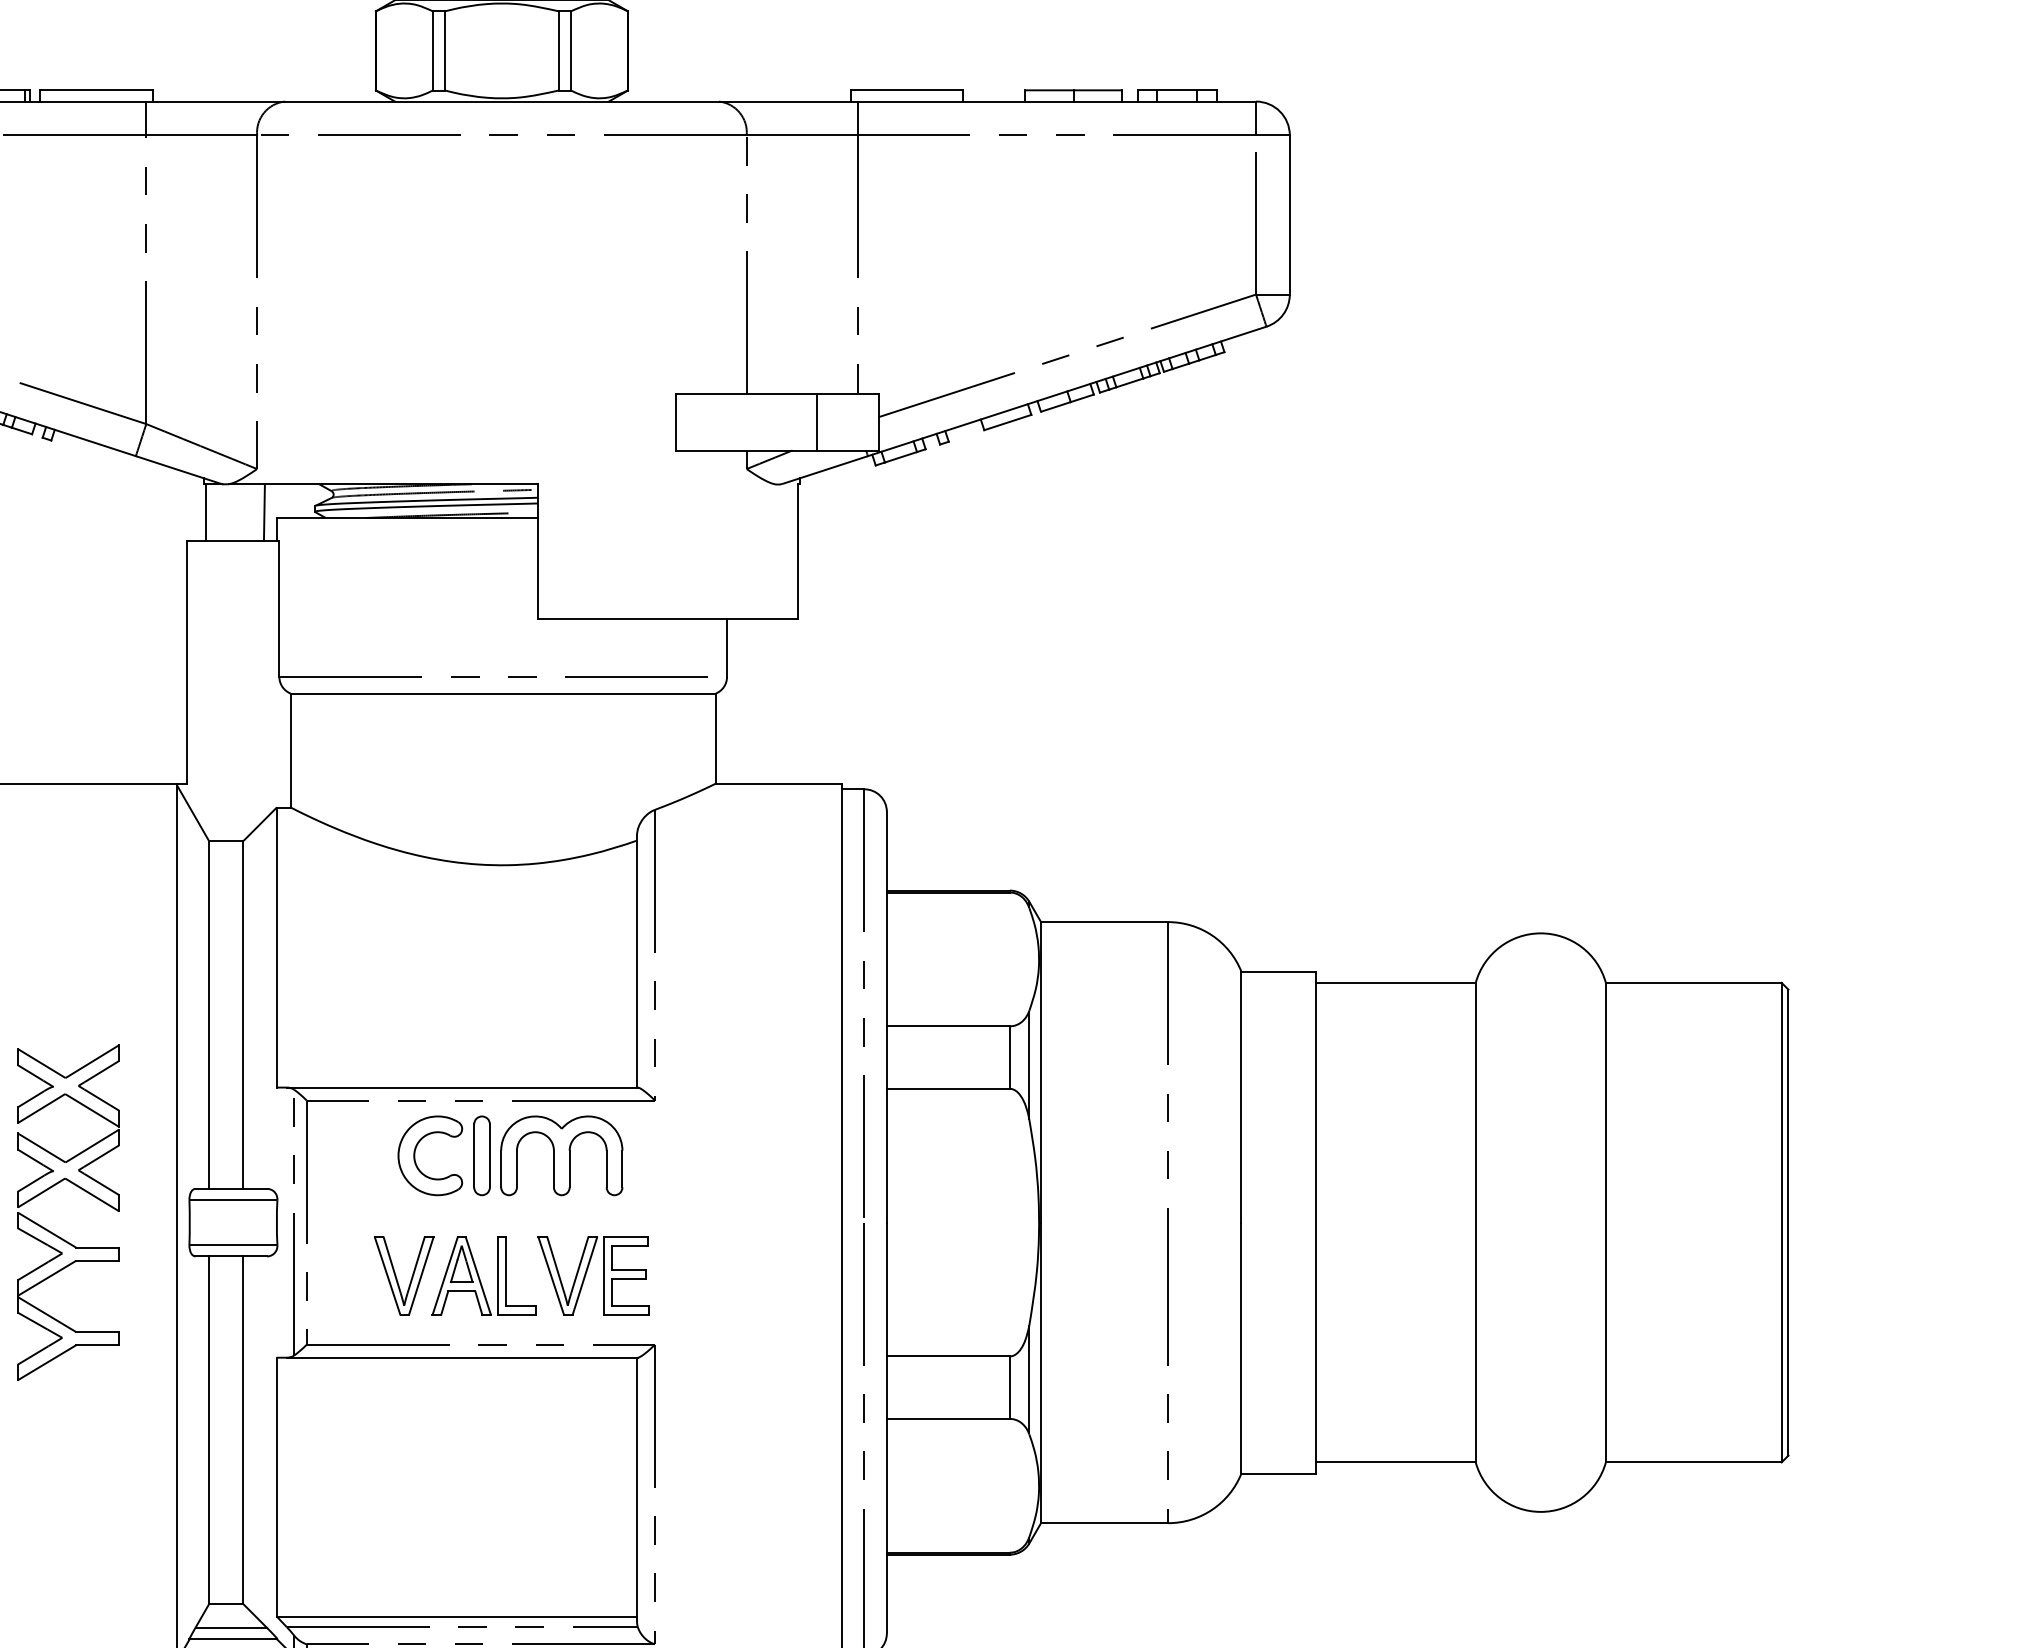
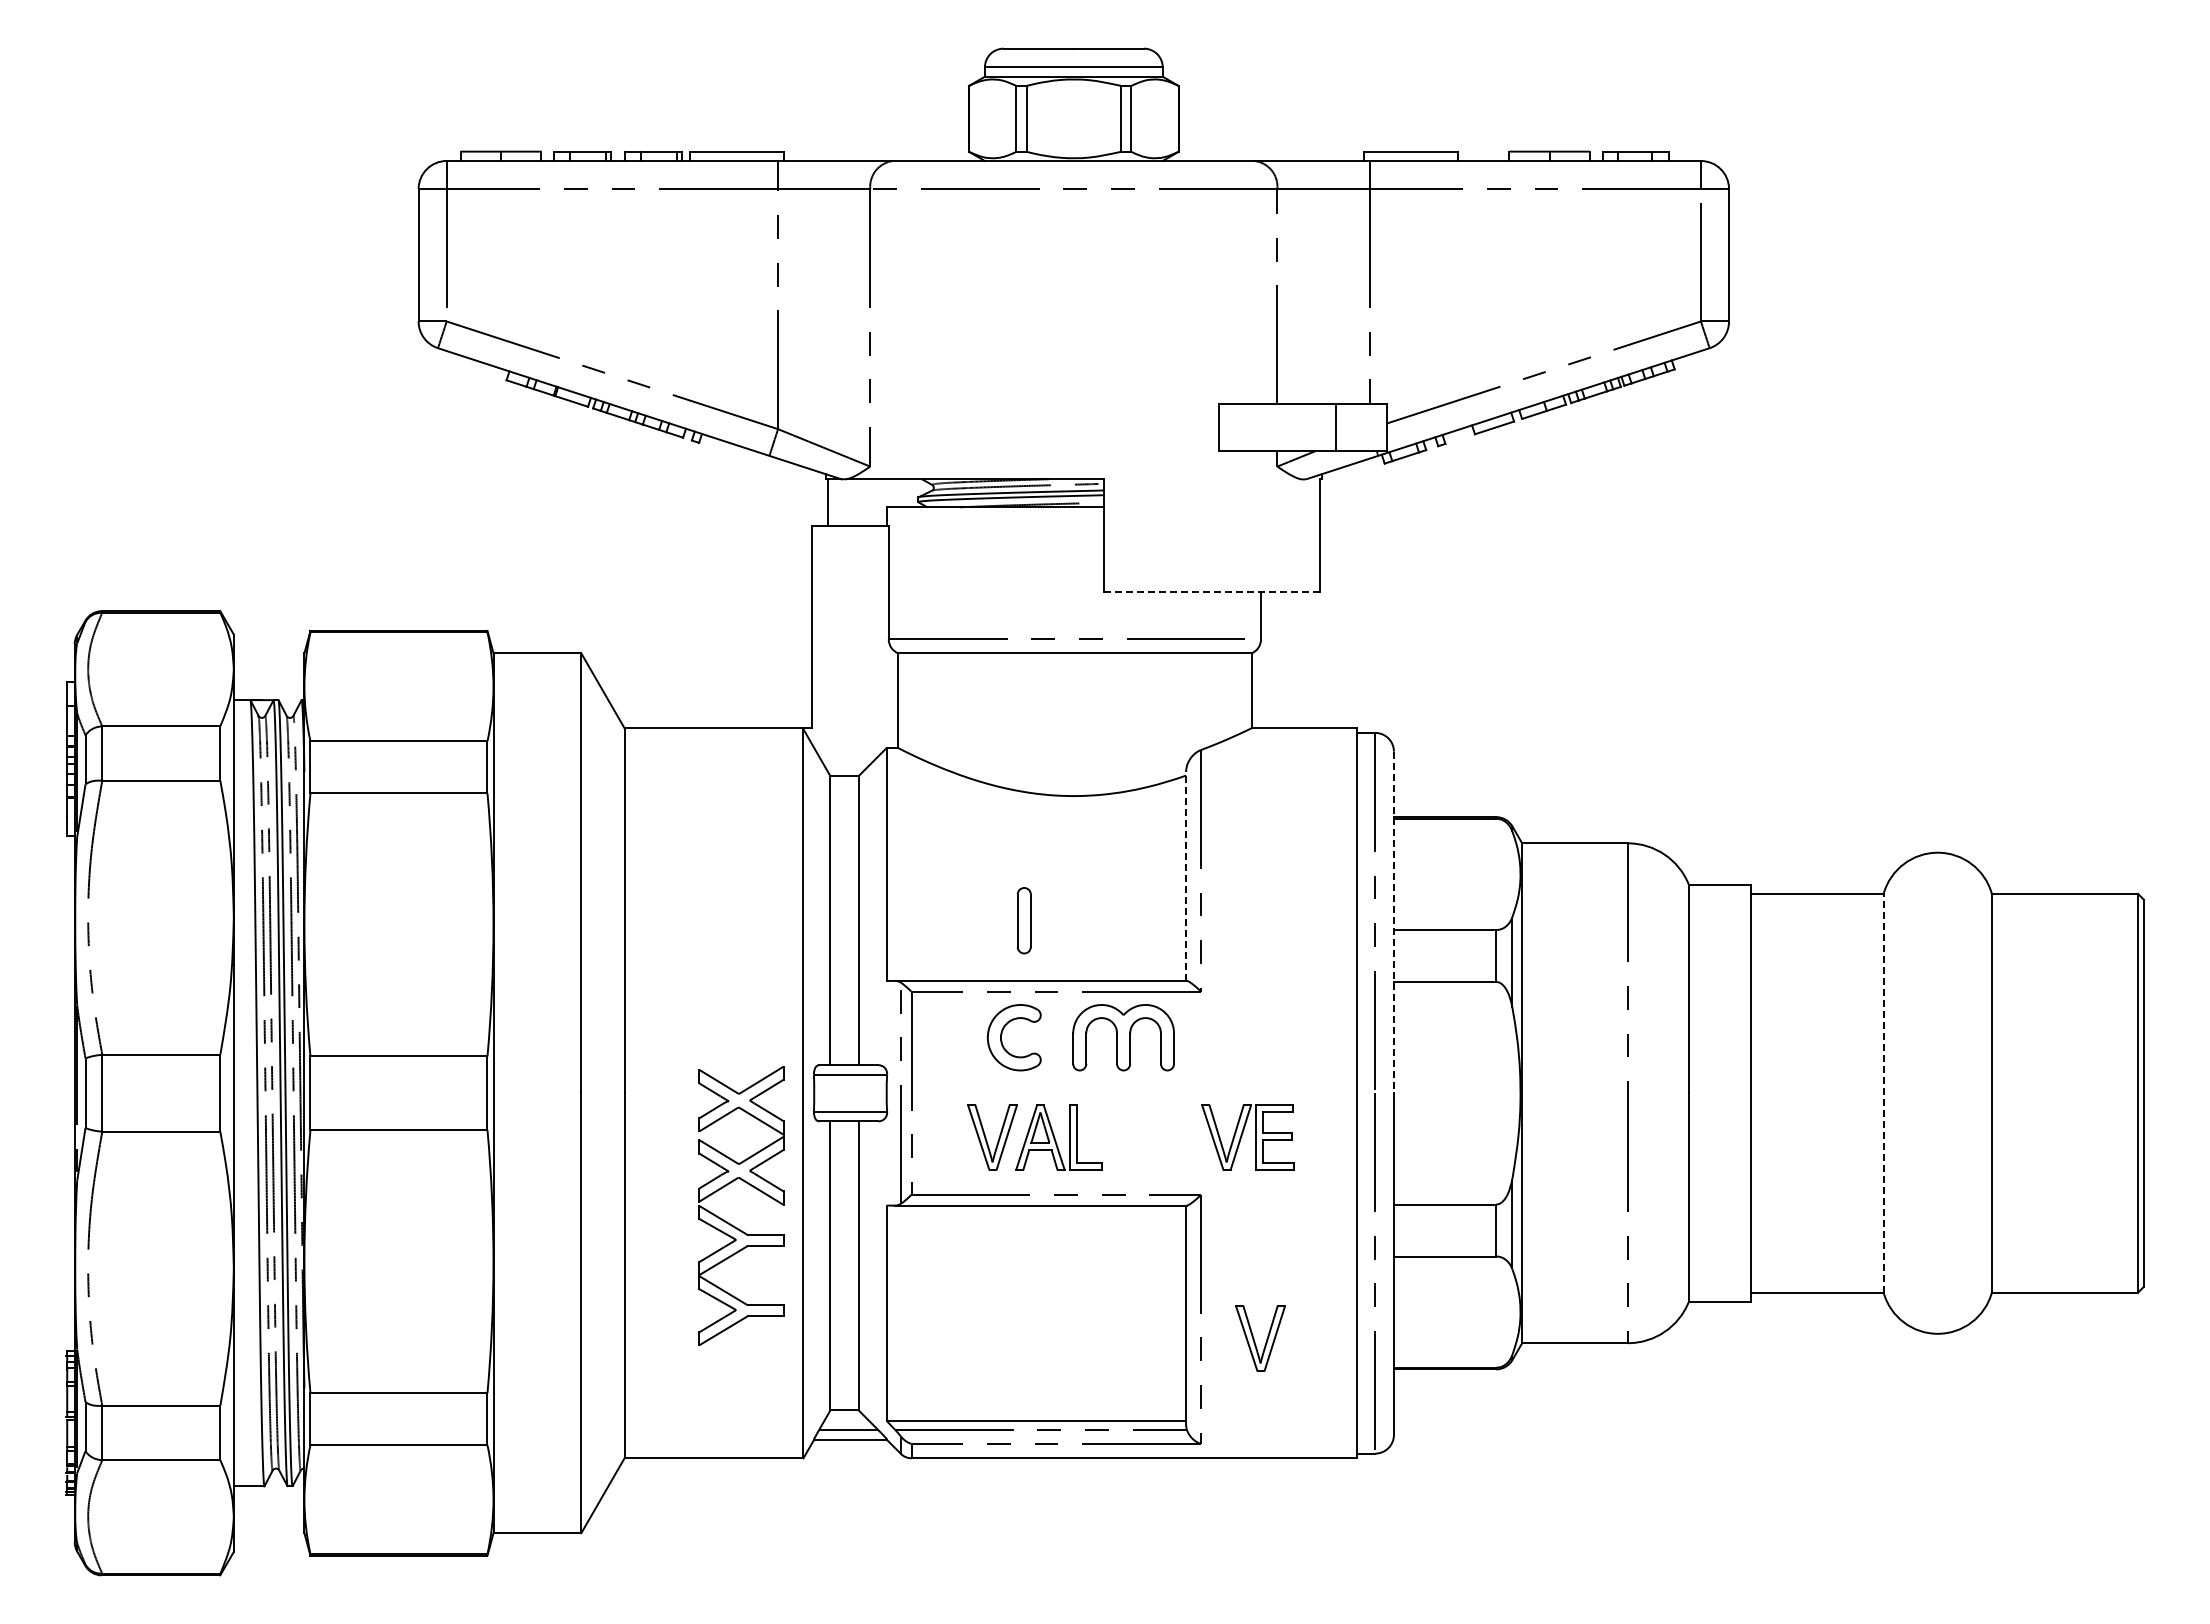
line: (263, 512) -> (875, 502), removed
line: (667, 619) -> (1211, 591), solid -> dashed
line: (637, 961) -> (1186, 876), solid -> dashed
line: (886, 1017) -> (1393, 922), solid -> dashed
part: (481, 1155) -> (1023, 920), moved
line: (1475, 1221) -> (1883, 1092), solid -> dashed
part: (57, 1234) -> (732, 1224), moved
part: (592, 1275) -> (1247, 1137), moved
part: (726, 1517) -> (1260, 1338), added

